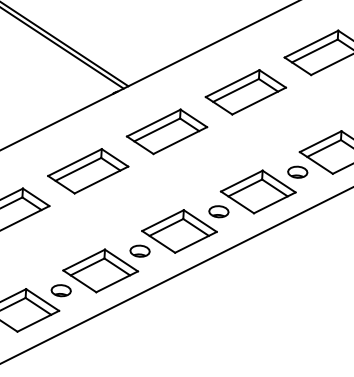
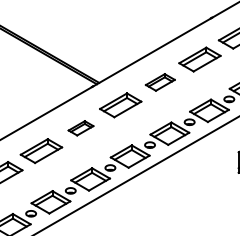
part: (246, 92) -> (160, 82), size x0.7
part: (87, 171) -> (80, 128), size x0.6

